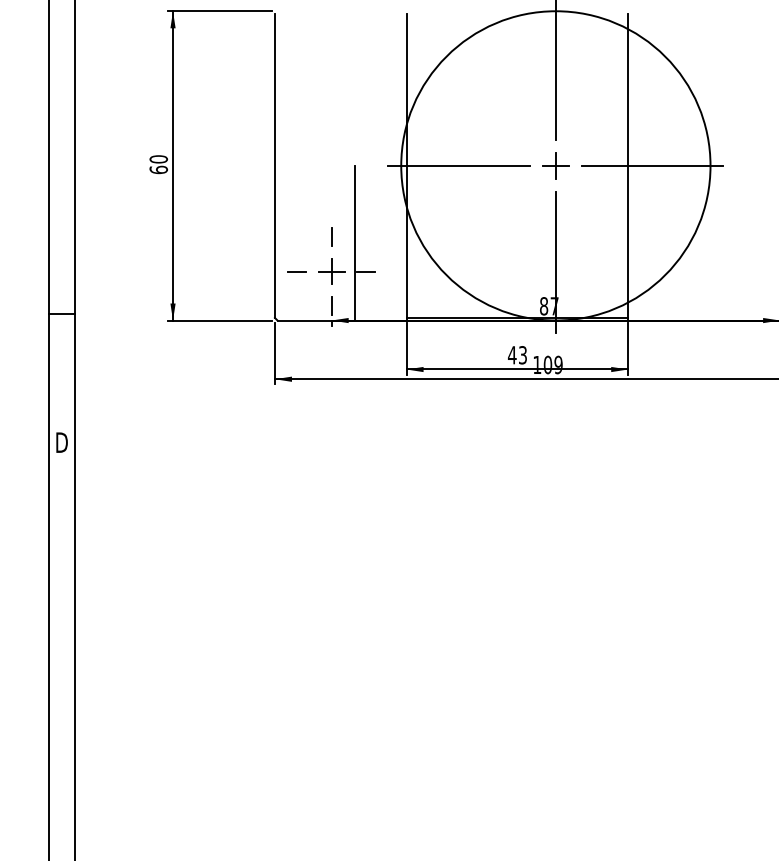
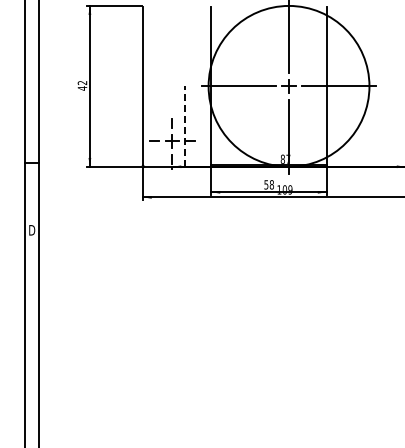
text: (158, 164) -> (82, 85), 60 -> 42
line: (354, 243) -> (184, 126), solid -> dashed
text: (516, 354) -> (268, 184), 43 -> 58

